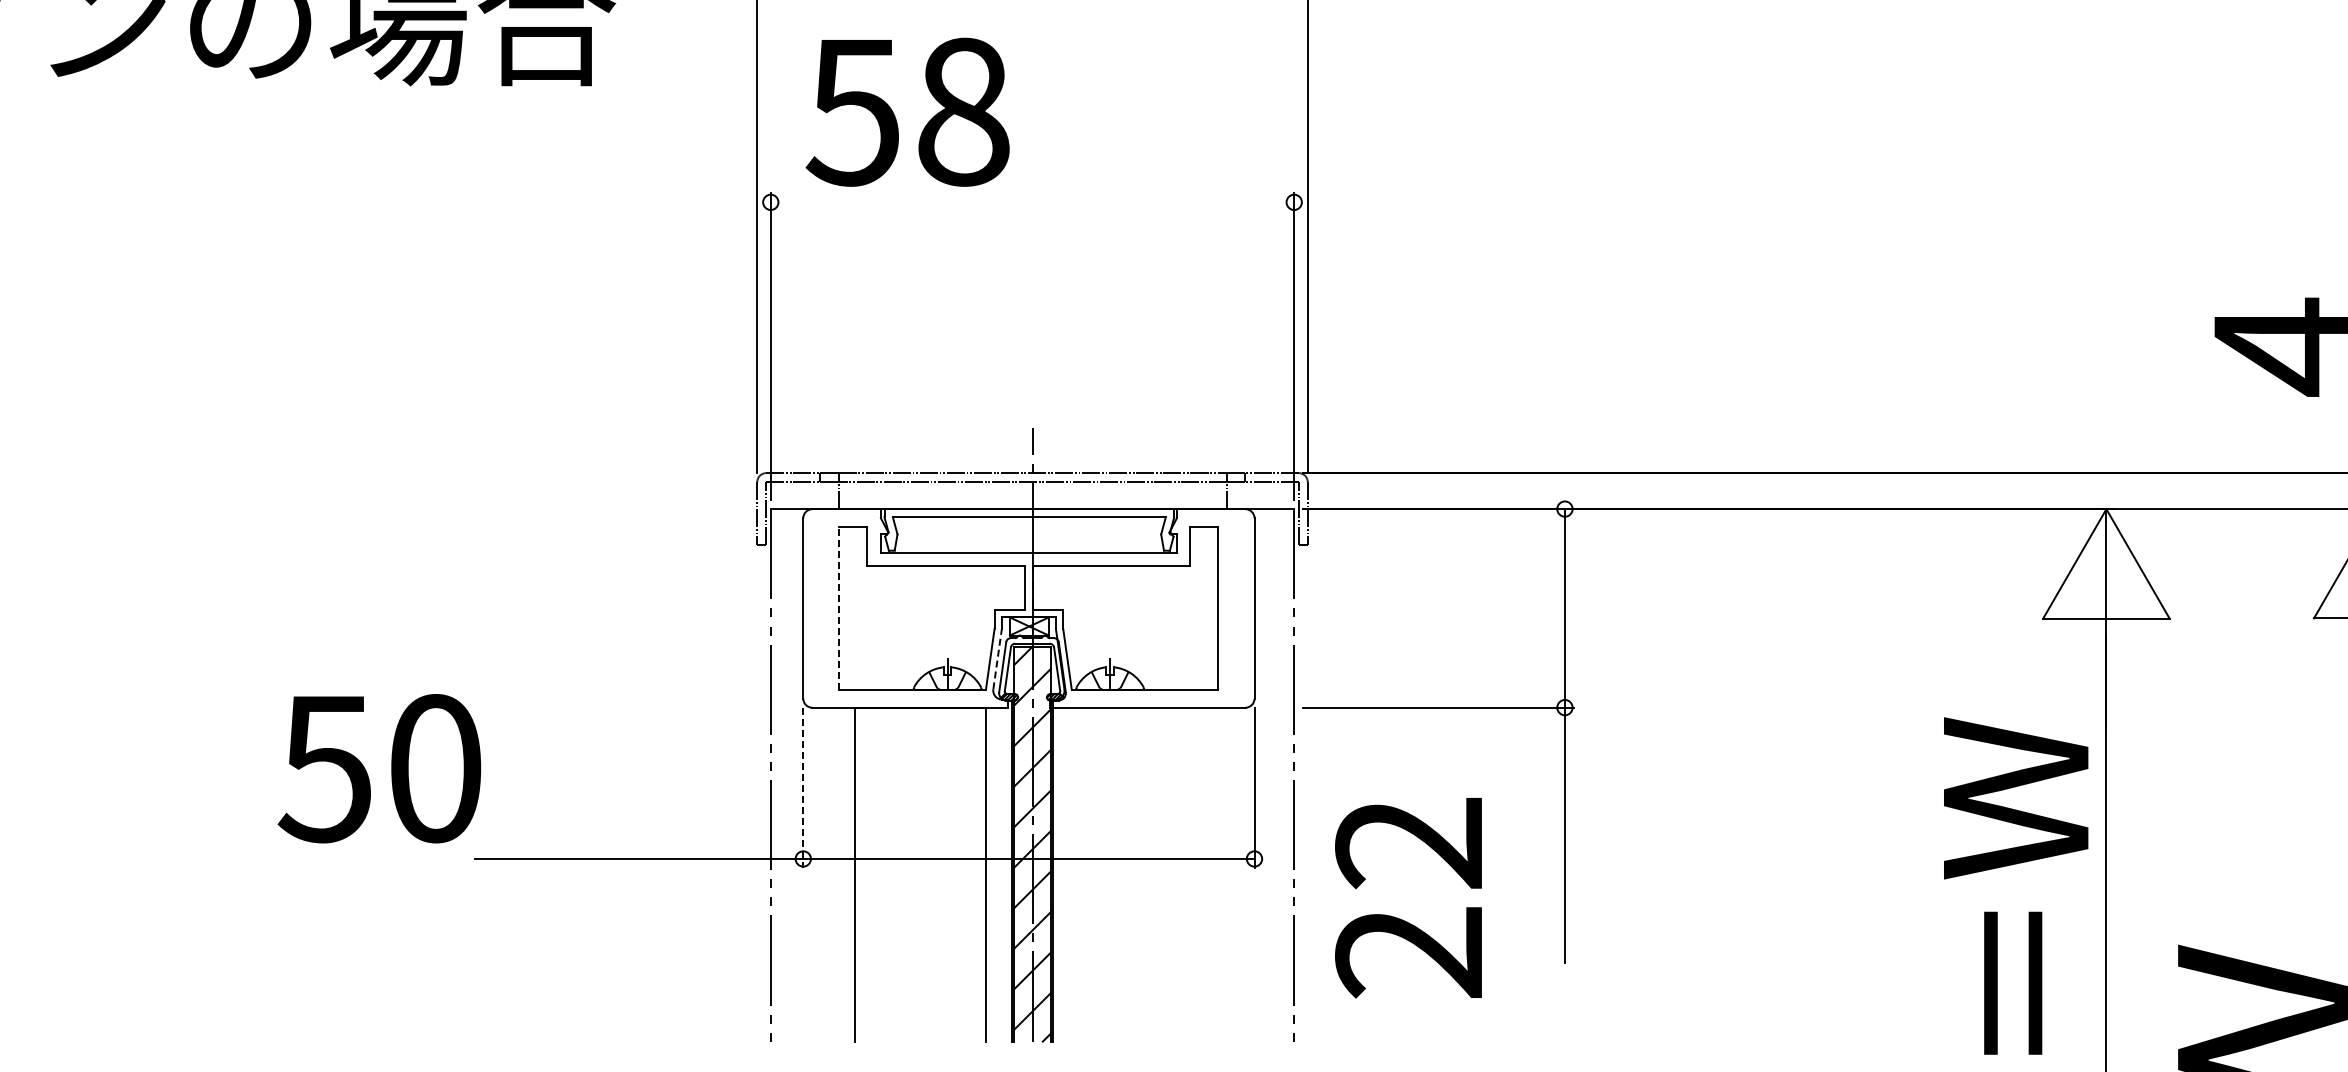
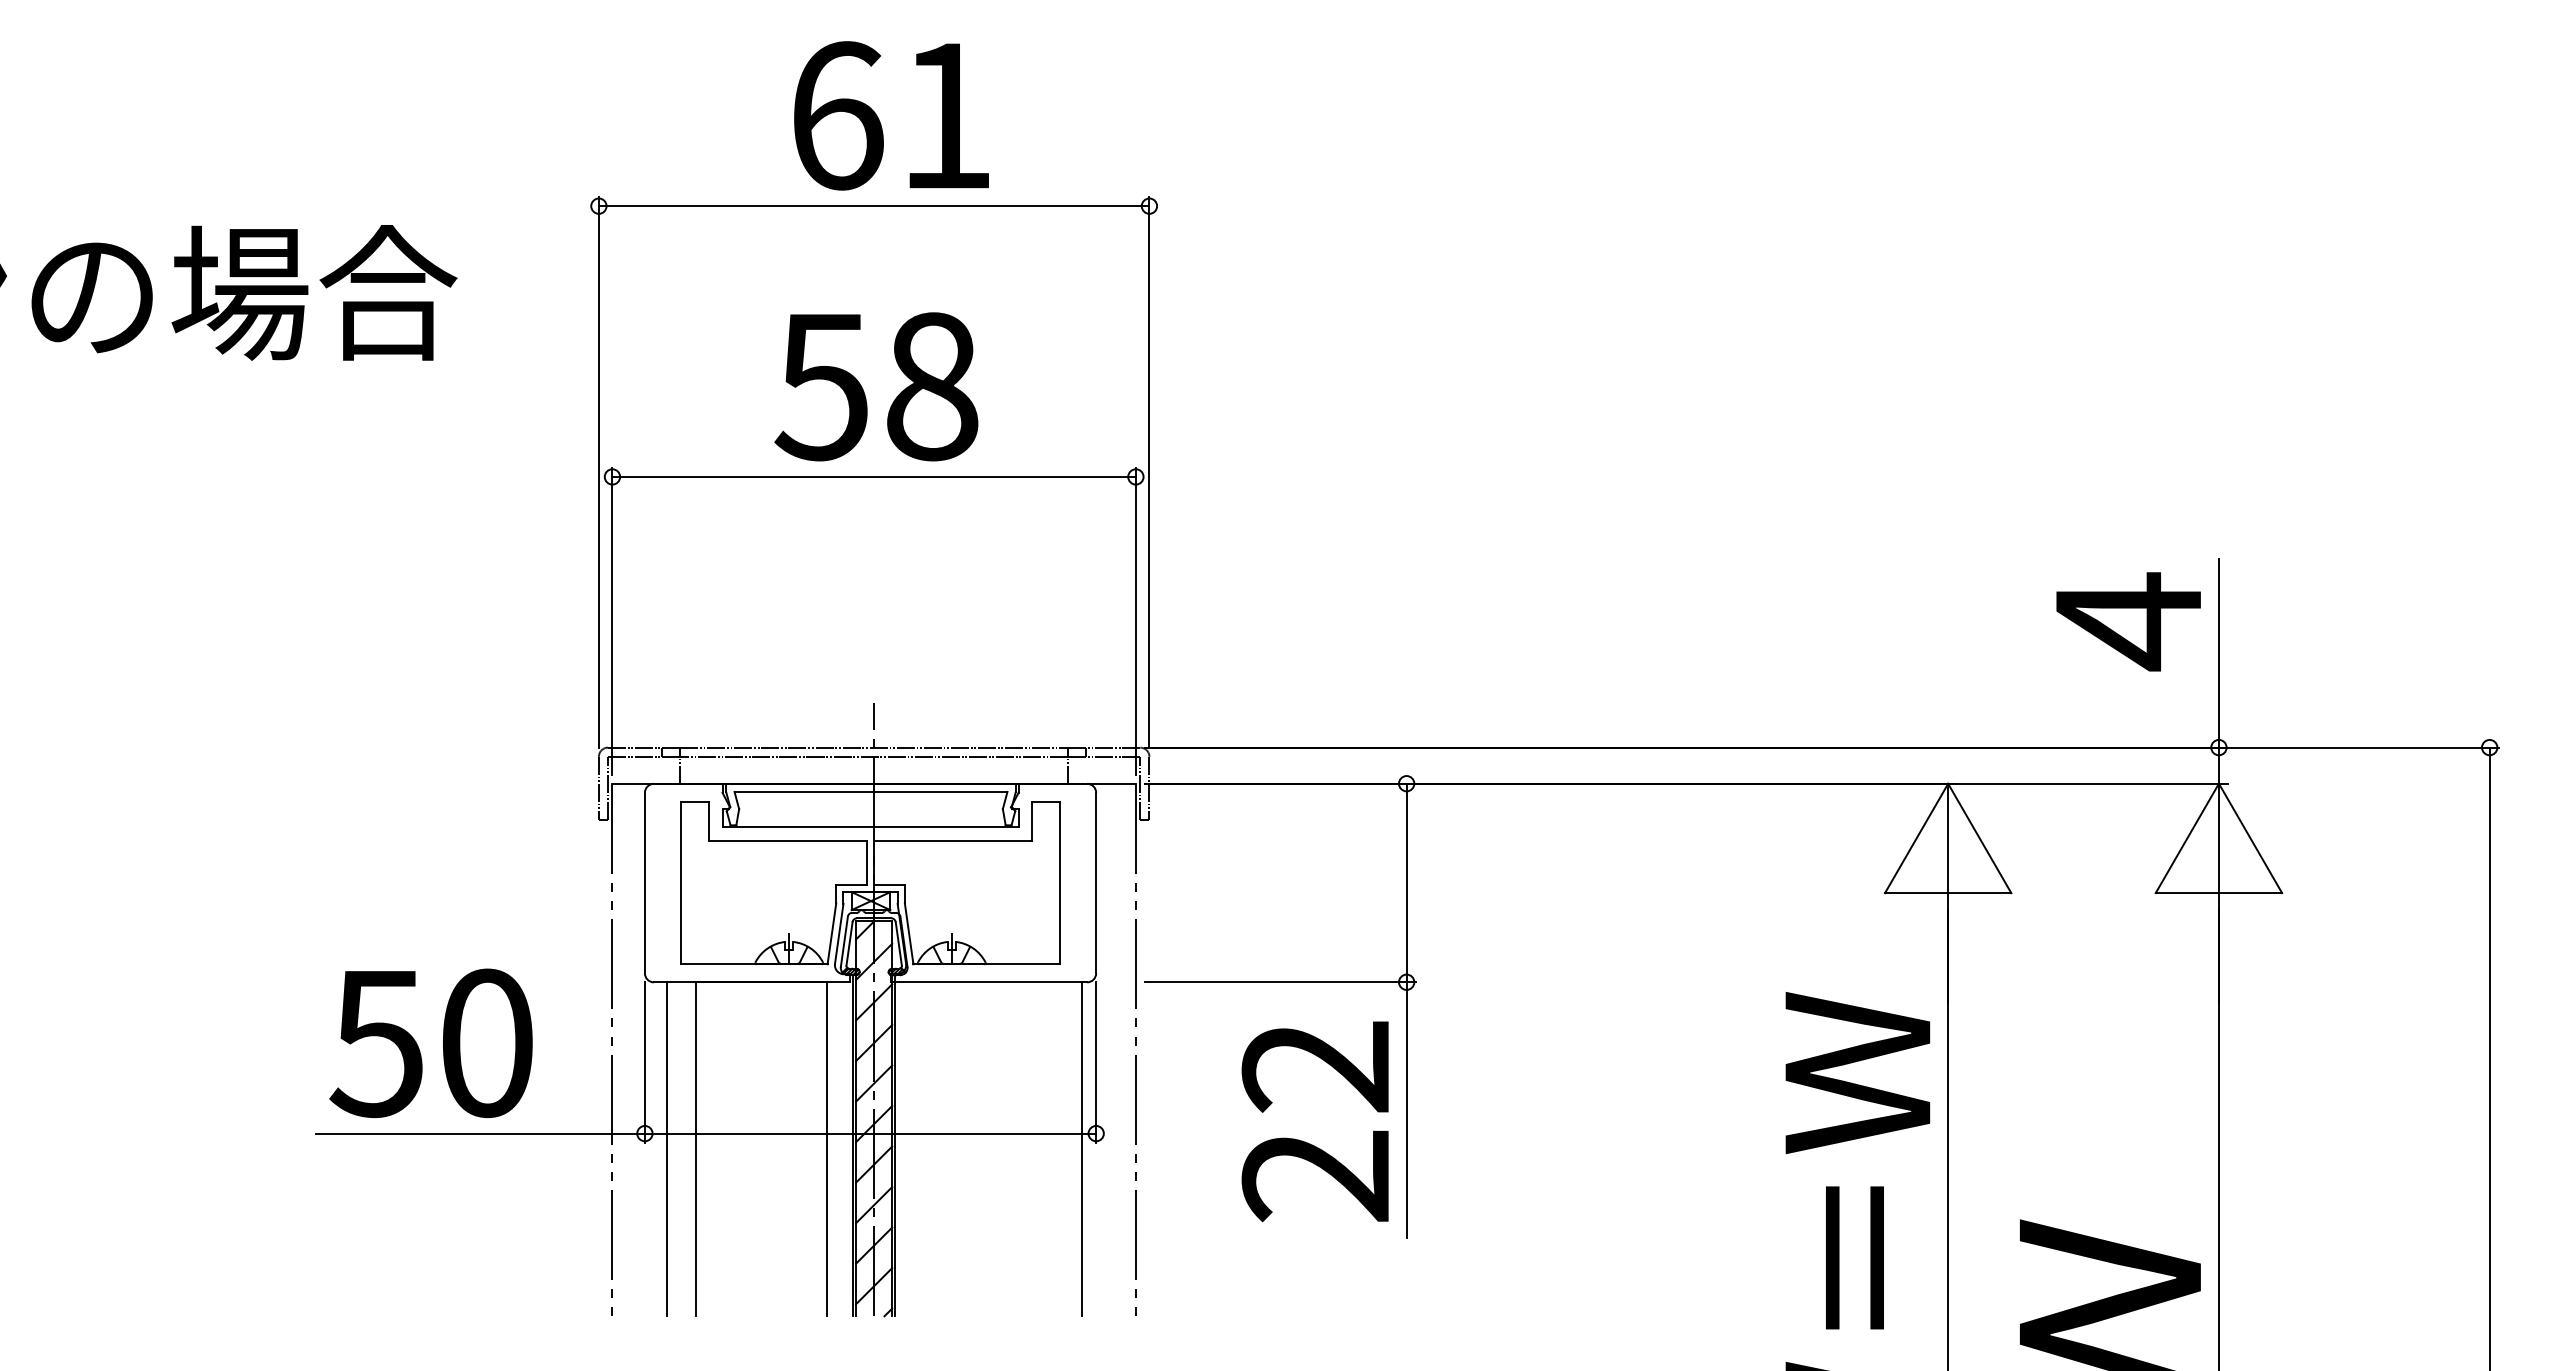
text: (907, 111) -> (876, 386), moved
line: (1031, 201) -> (873, 476), added
line: (839, 607) -> (681, 882), dashed -> solid
line: (997, 658) -> (839, 933), dashed -> solid
text: (378, 768) -> (430, 1043), moved
line: (802, 787) -> (644, 1062), dashed -> solid
line: (824, 874) -> (666, 1149), added
line: (1239, 874) -> (1081, 1149), added
text: (1407, 897) -> (1314, 1121), moved

